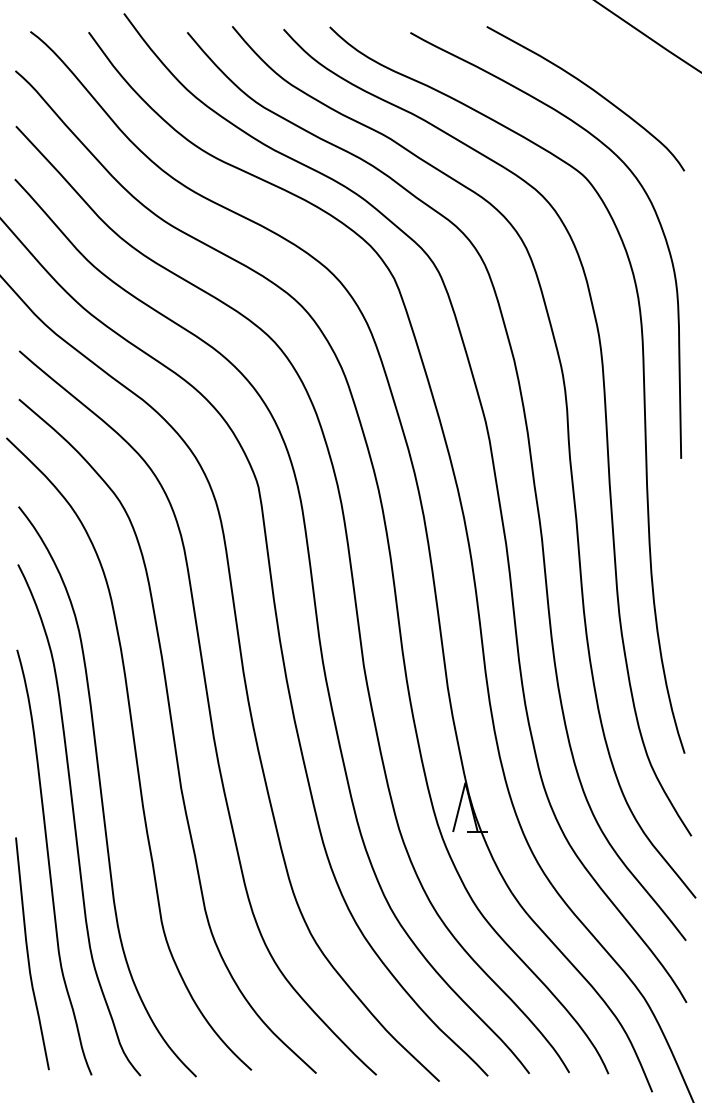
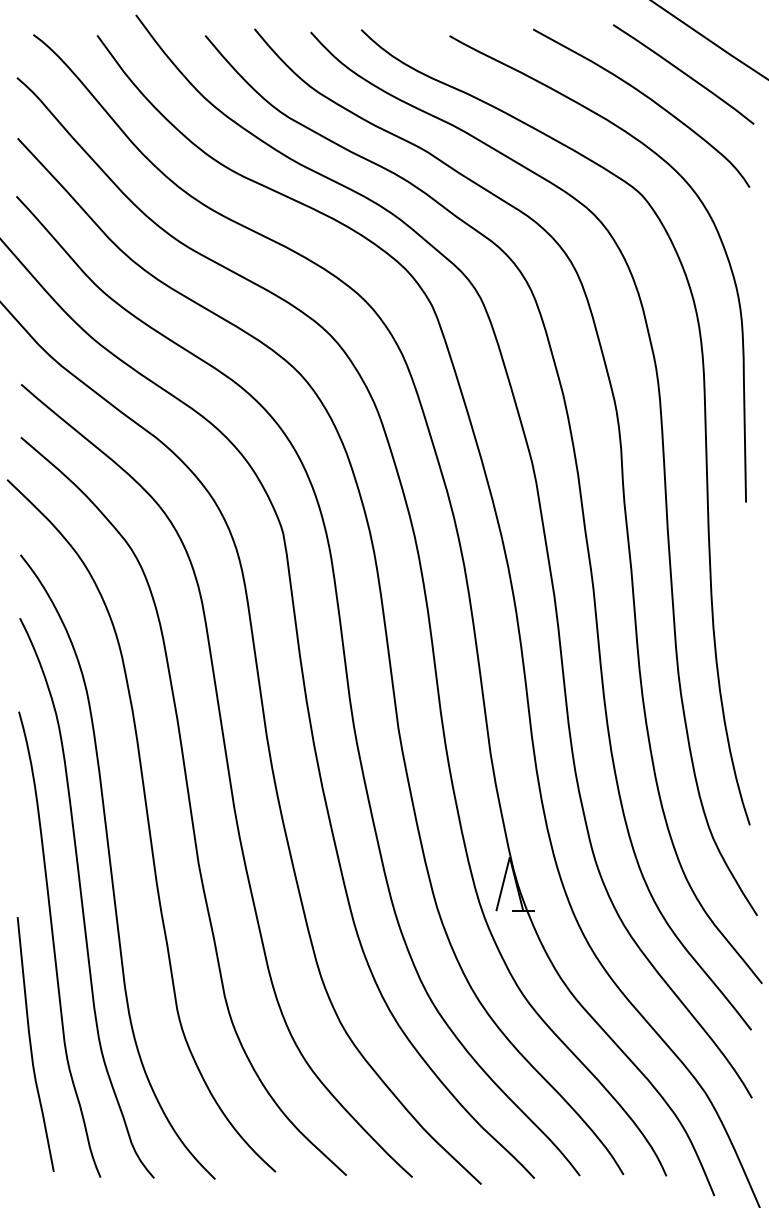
curve: (623, 66) -> (682, 72), added

